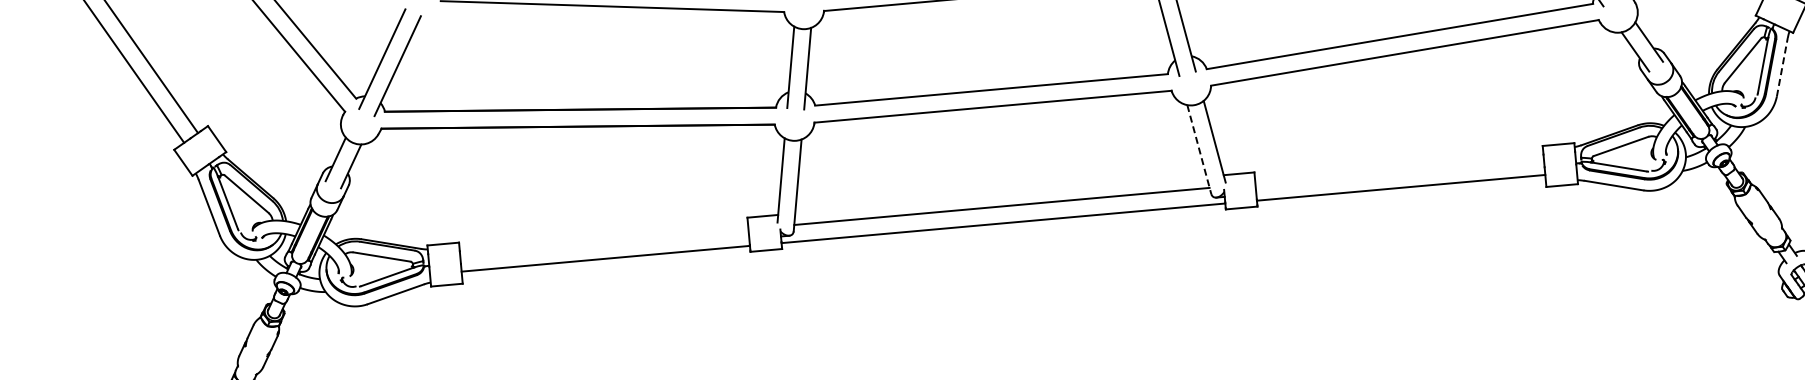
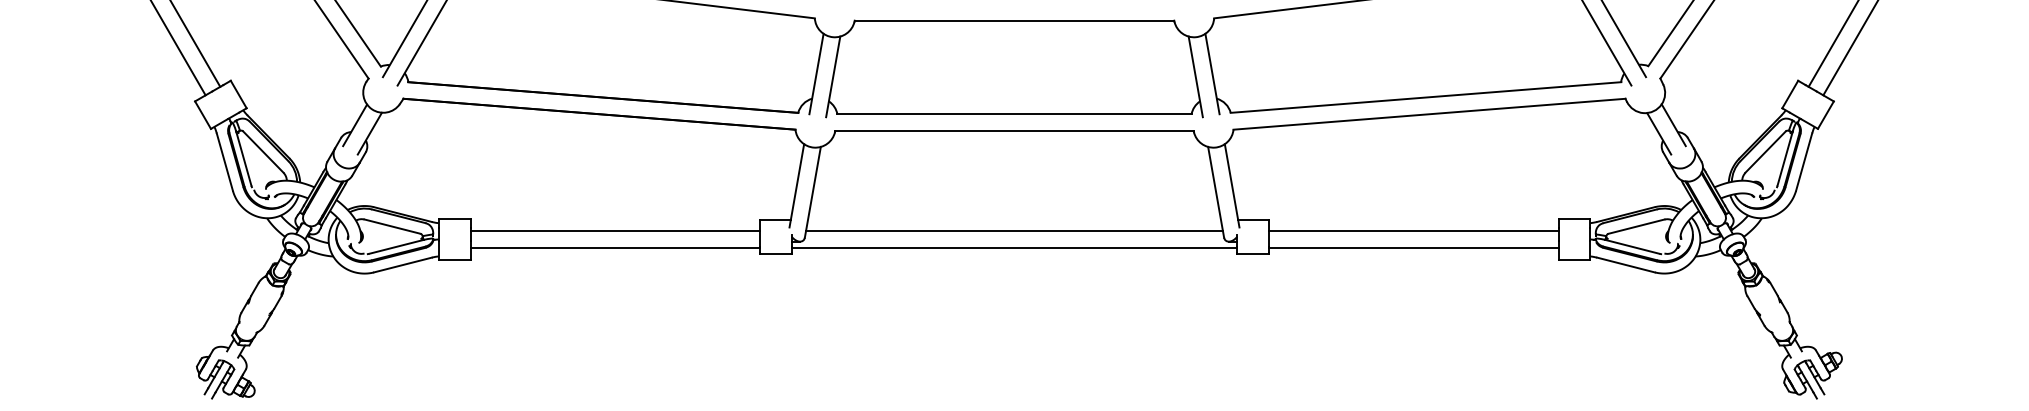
line: (1782, 67) -> (1804, 162), dashed -> solid
line: (1199, 149) -> (1216, 192), dashed -> solid
line: (1399, 171) -> (1413, 231), added
line: (604, 242) -> (615, 231), added

